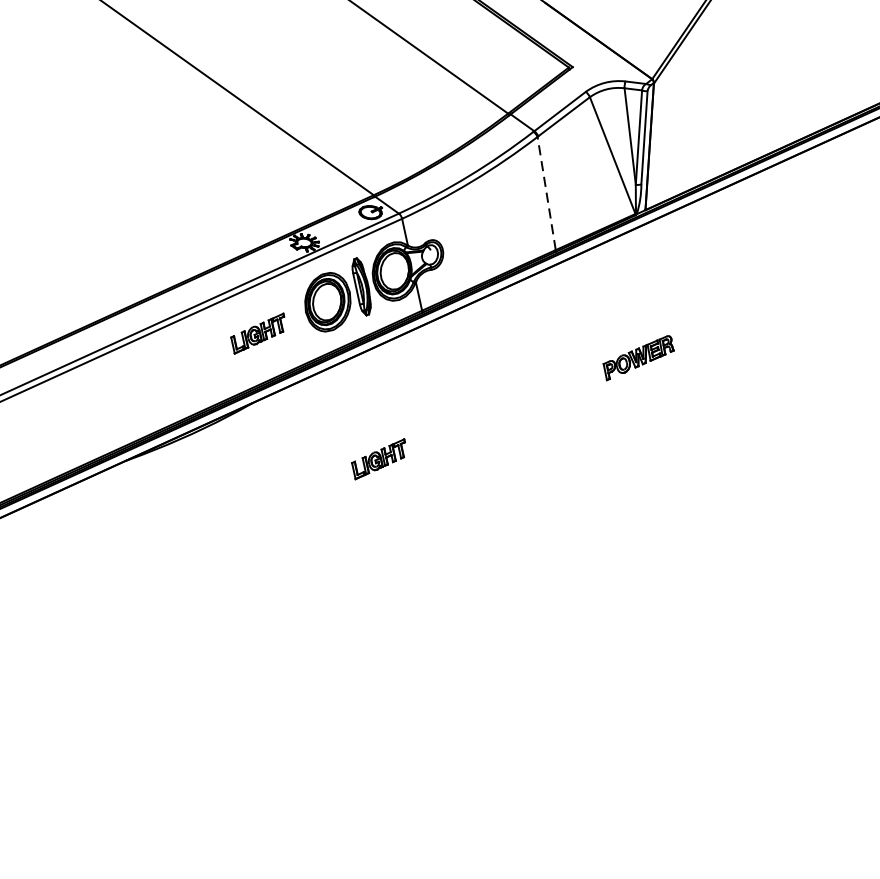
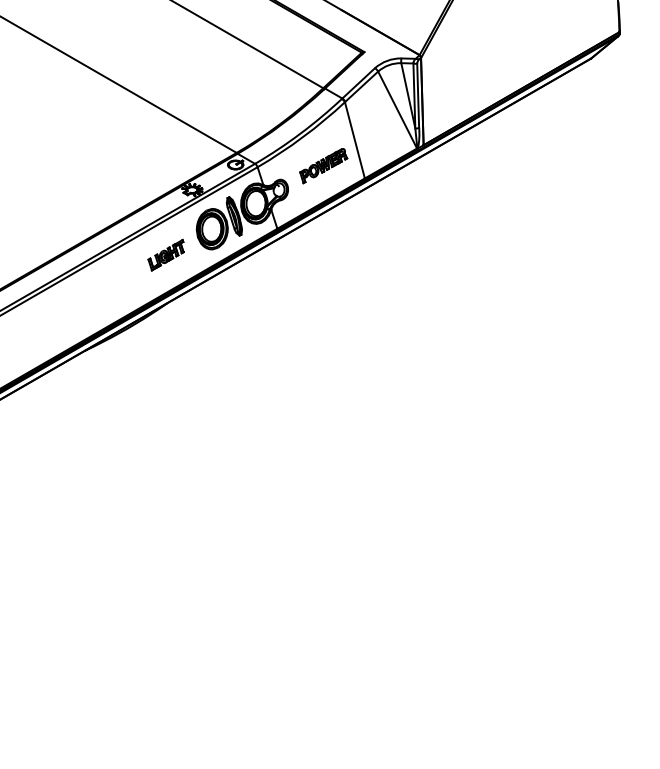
line: (546, 192) -> (354, 139), dashed -> solid
part: (638, 358) -> (323, 166), moved
part: (377, 457) -> (256, 332), removed

